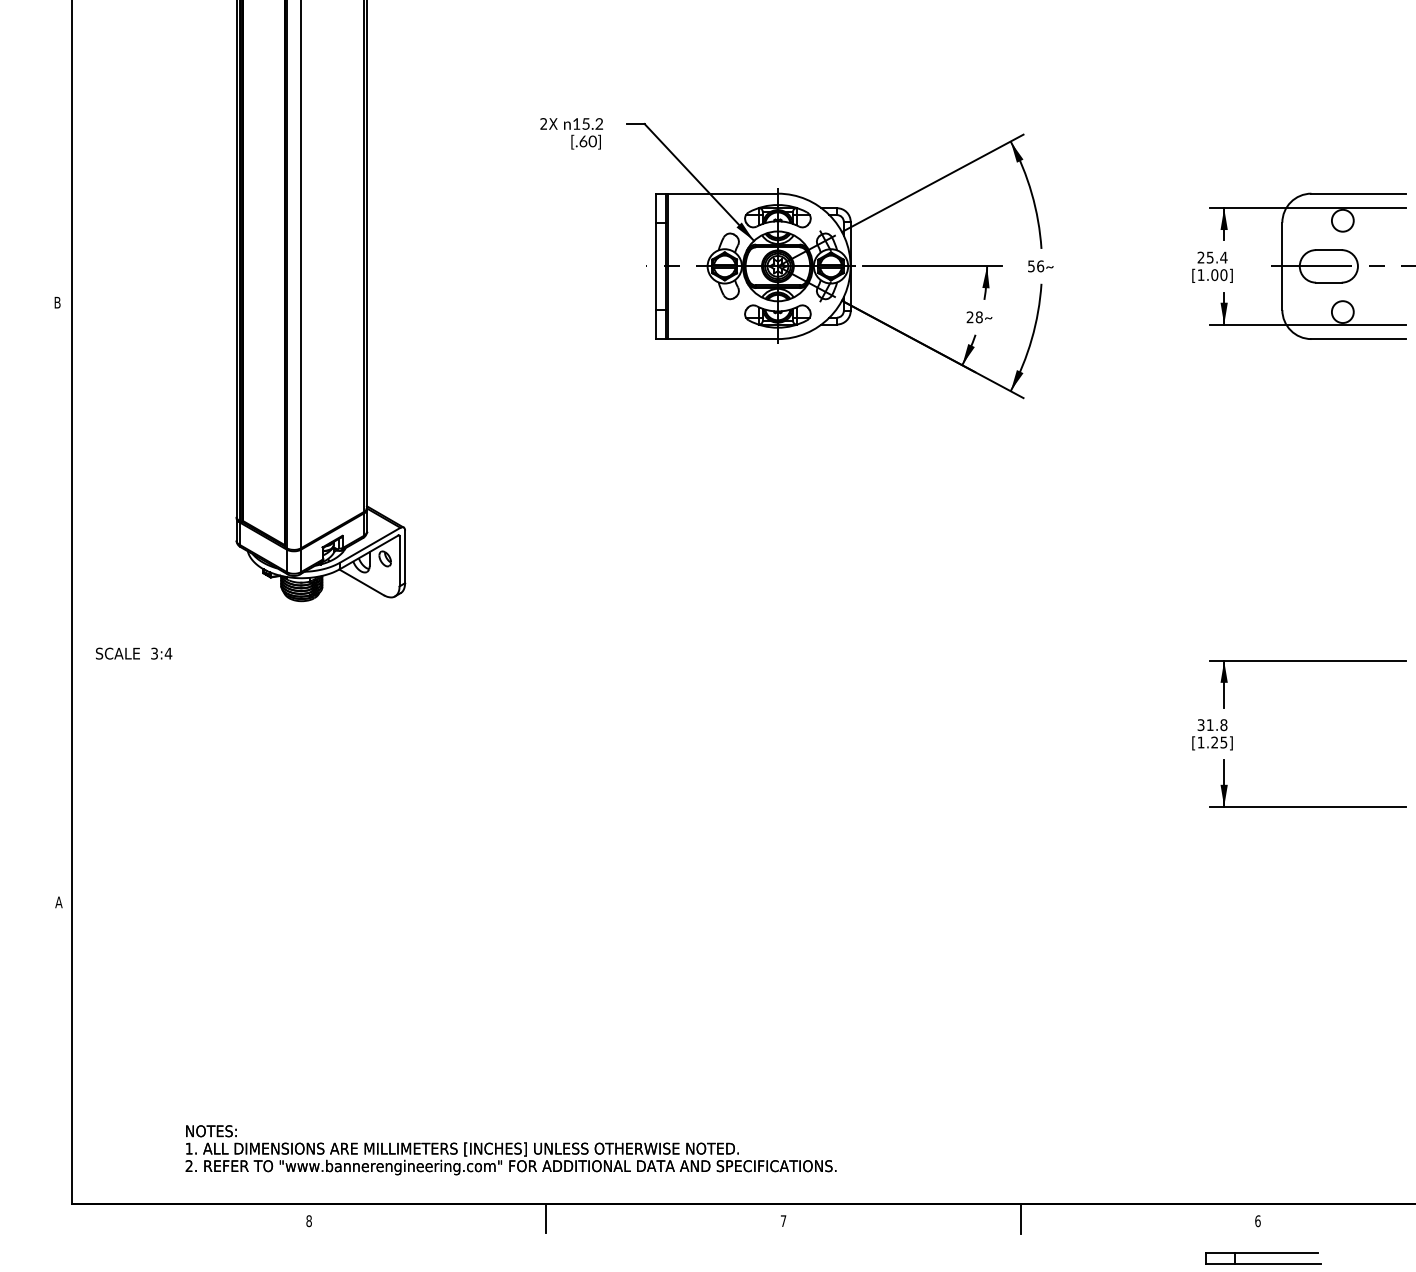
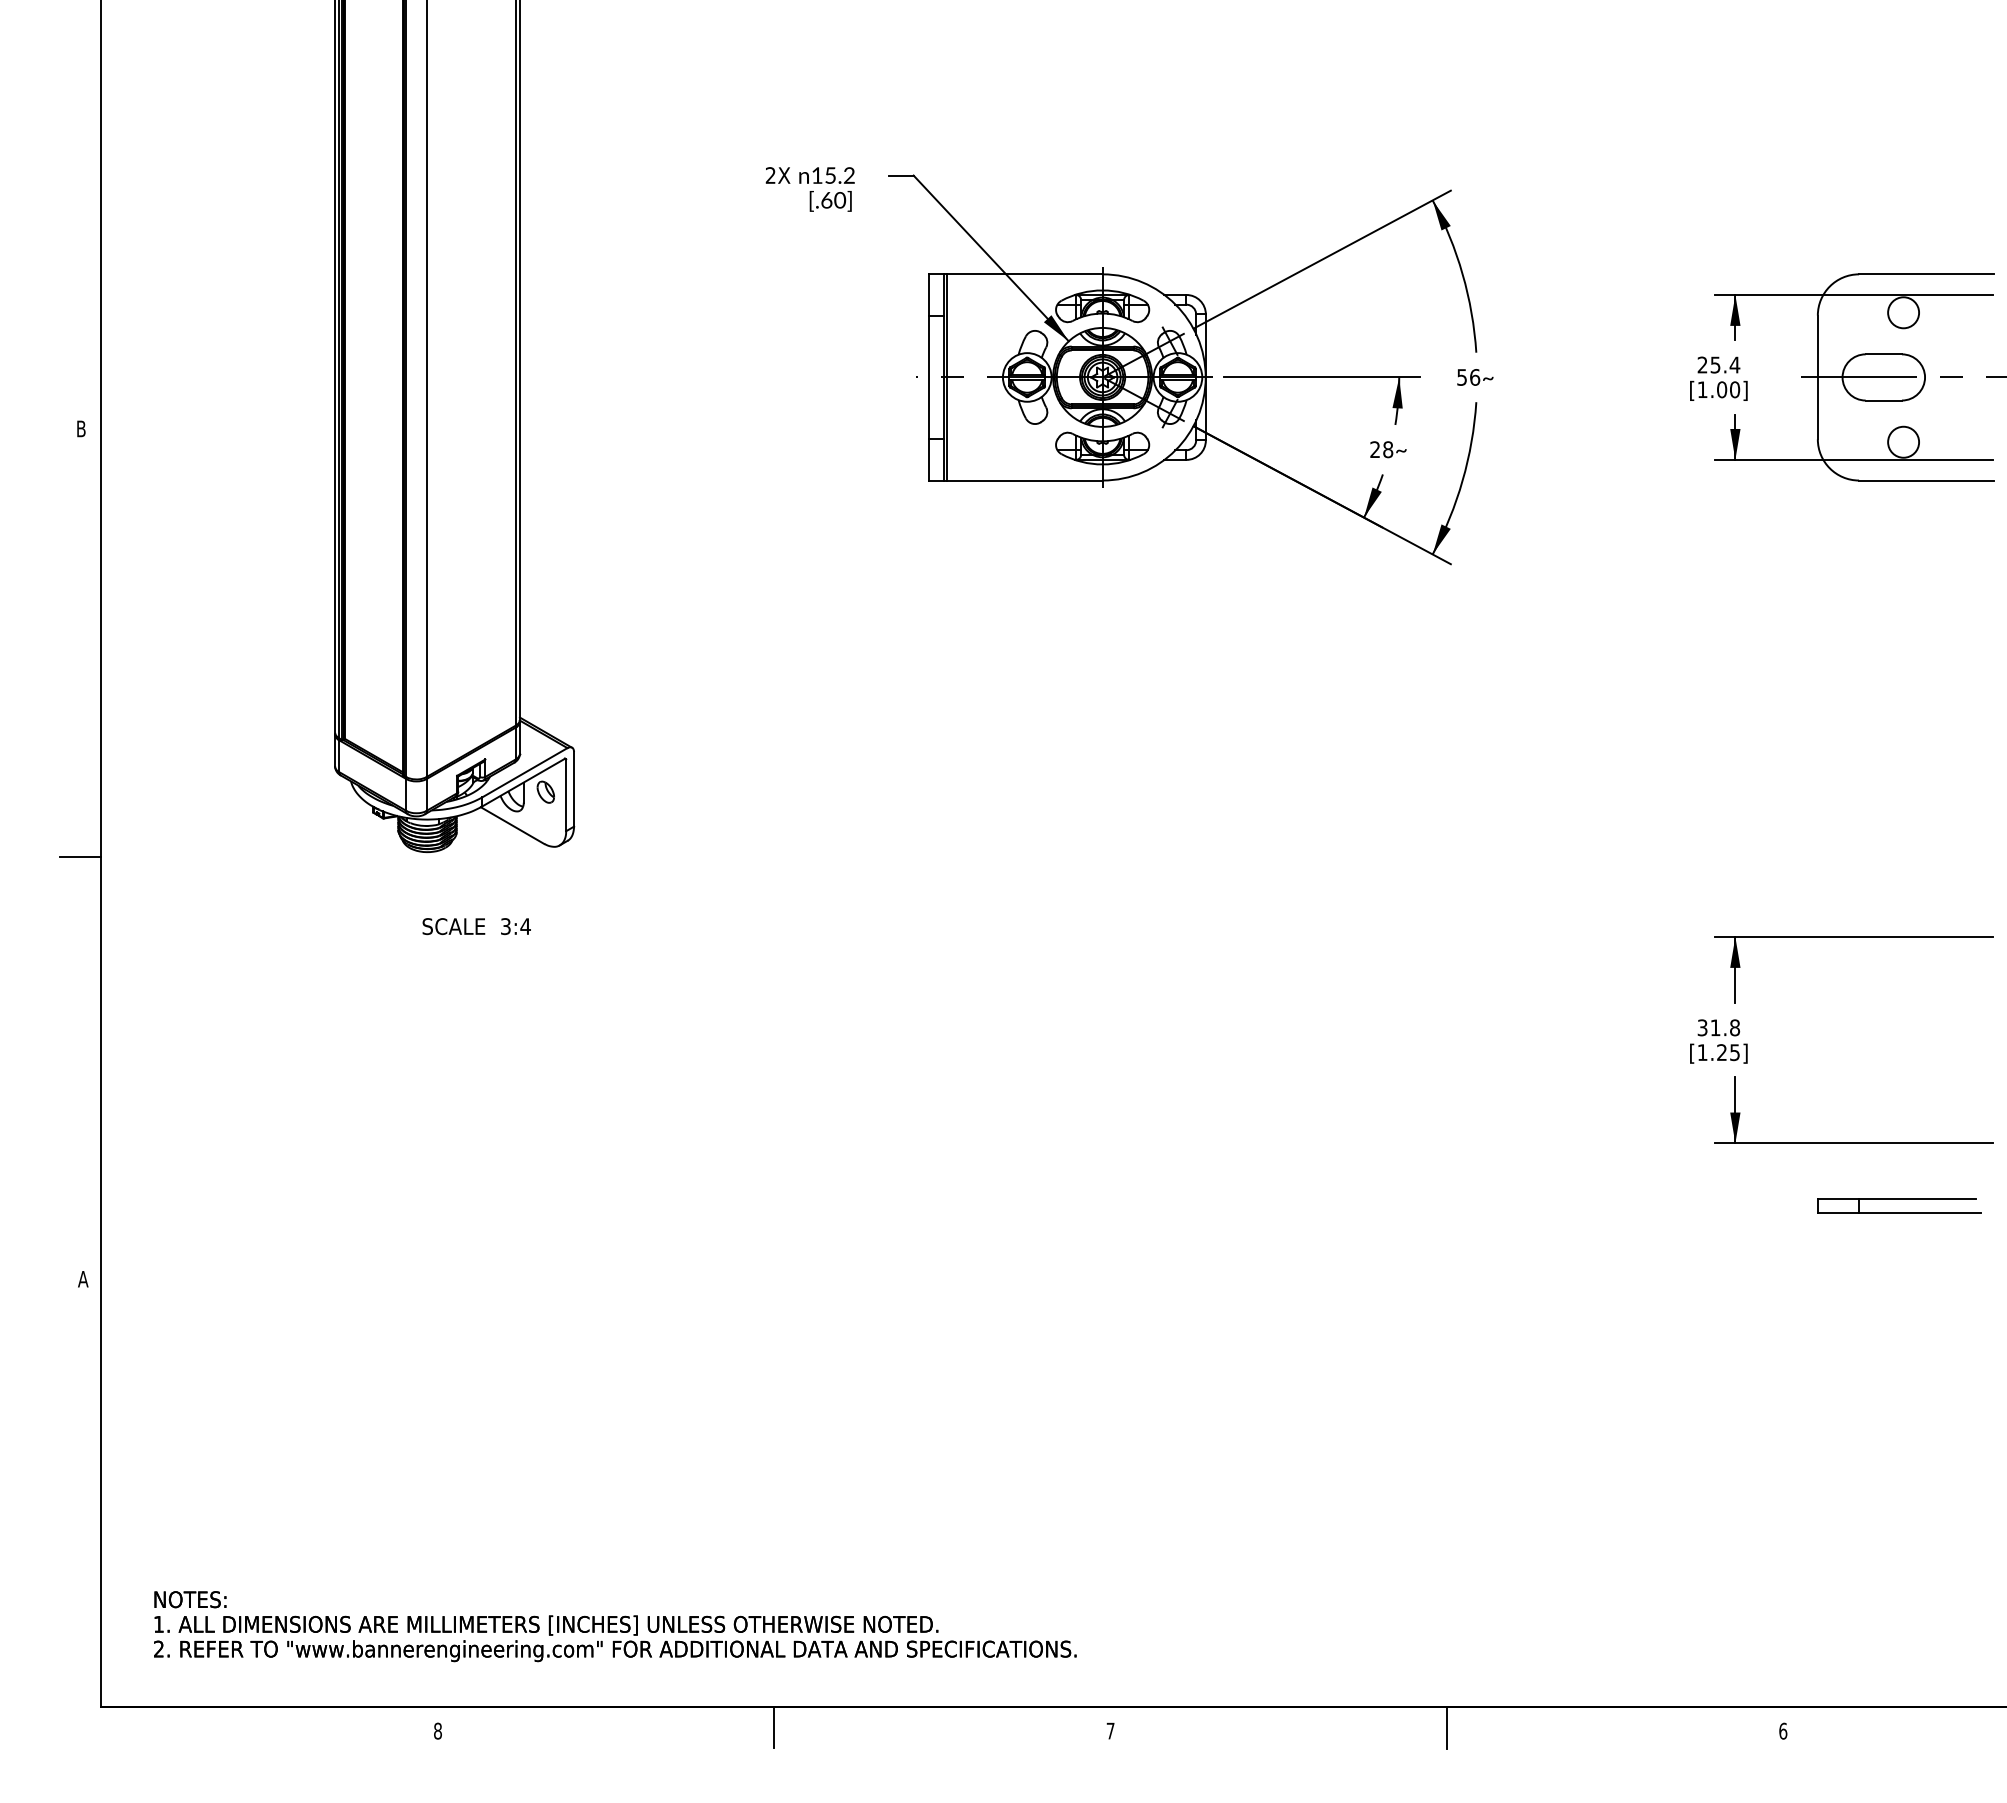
line: (57, 604) -> (80, 856), added
text: (133, 653) -> (476, 926), moved
text: (511, 1150) -> (615, 1626), moved
part: (1263, 1258) -> (1899, 1205), moved

